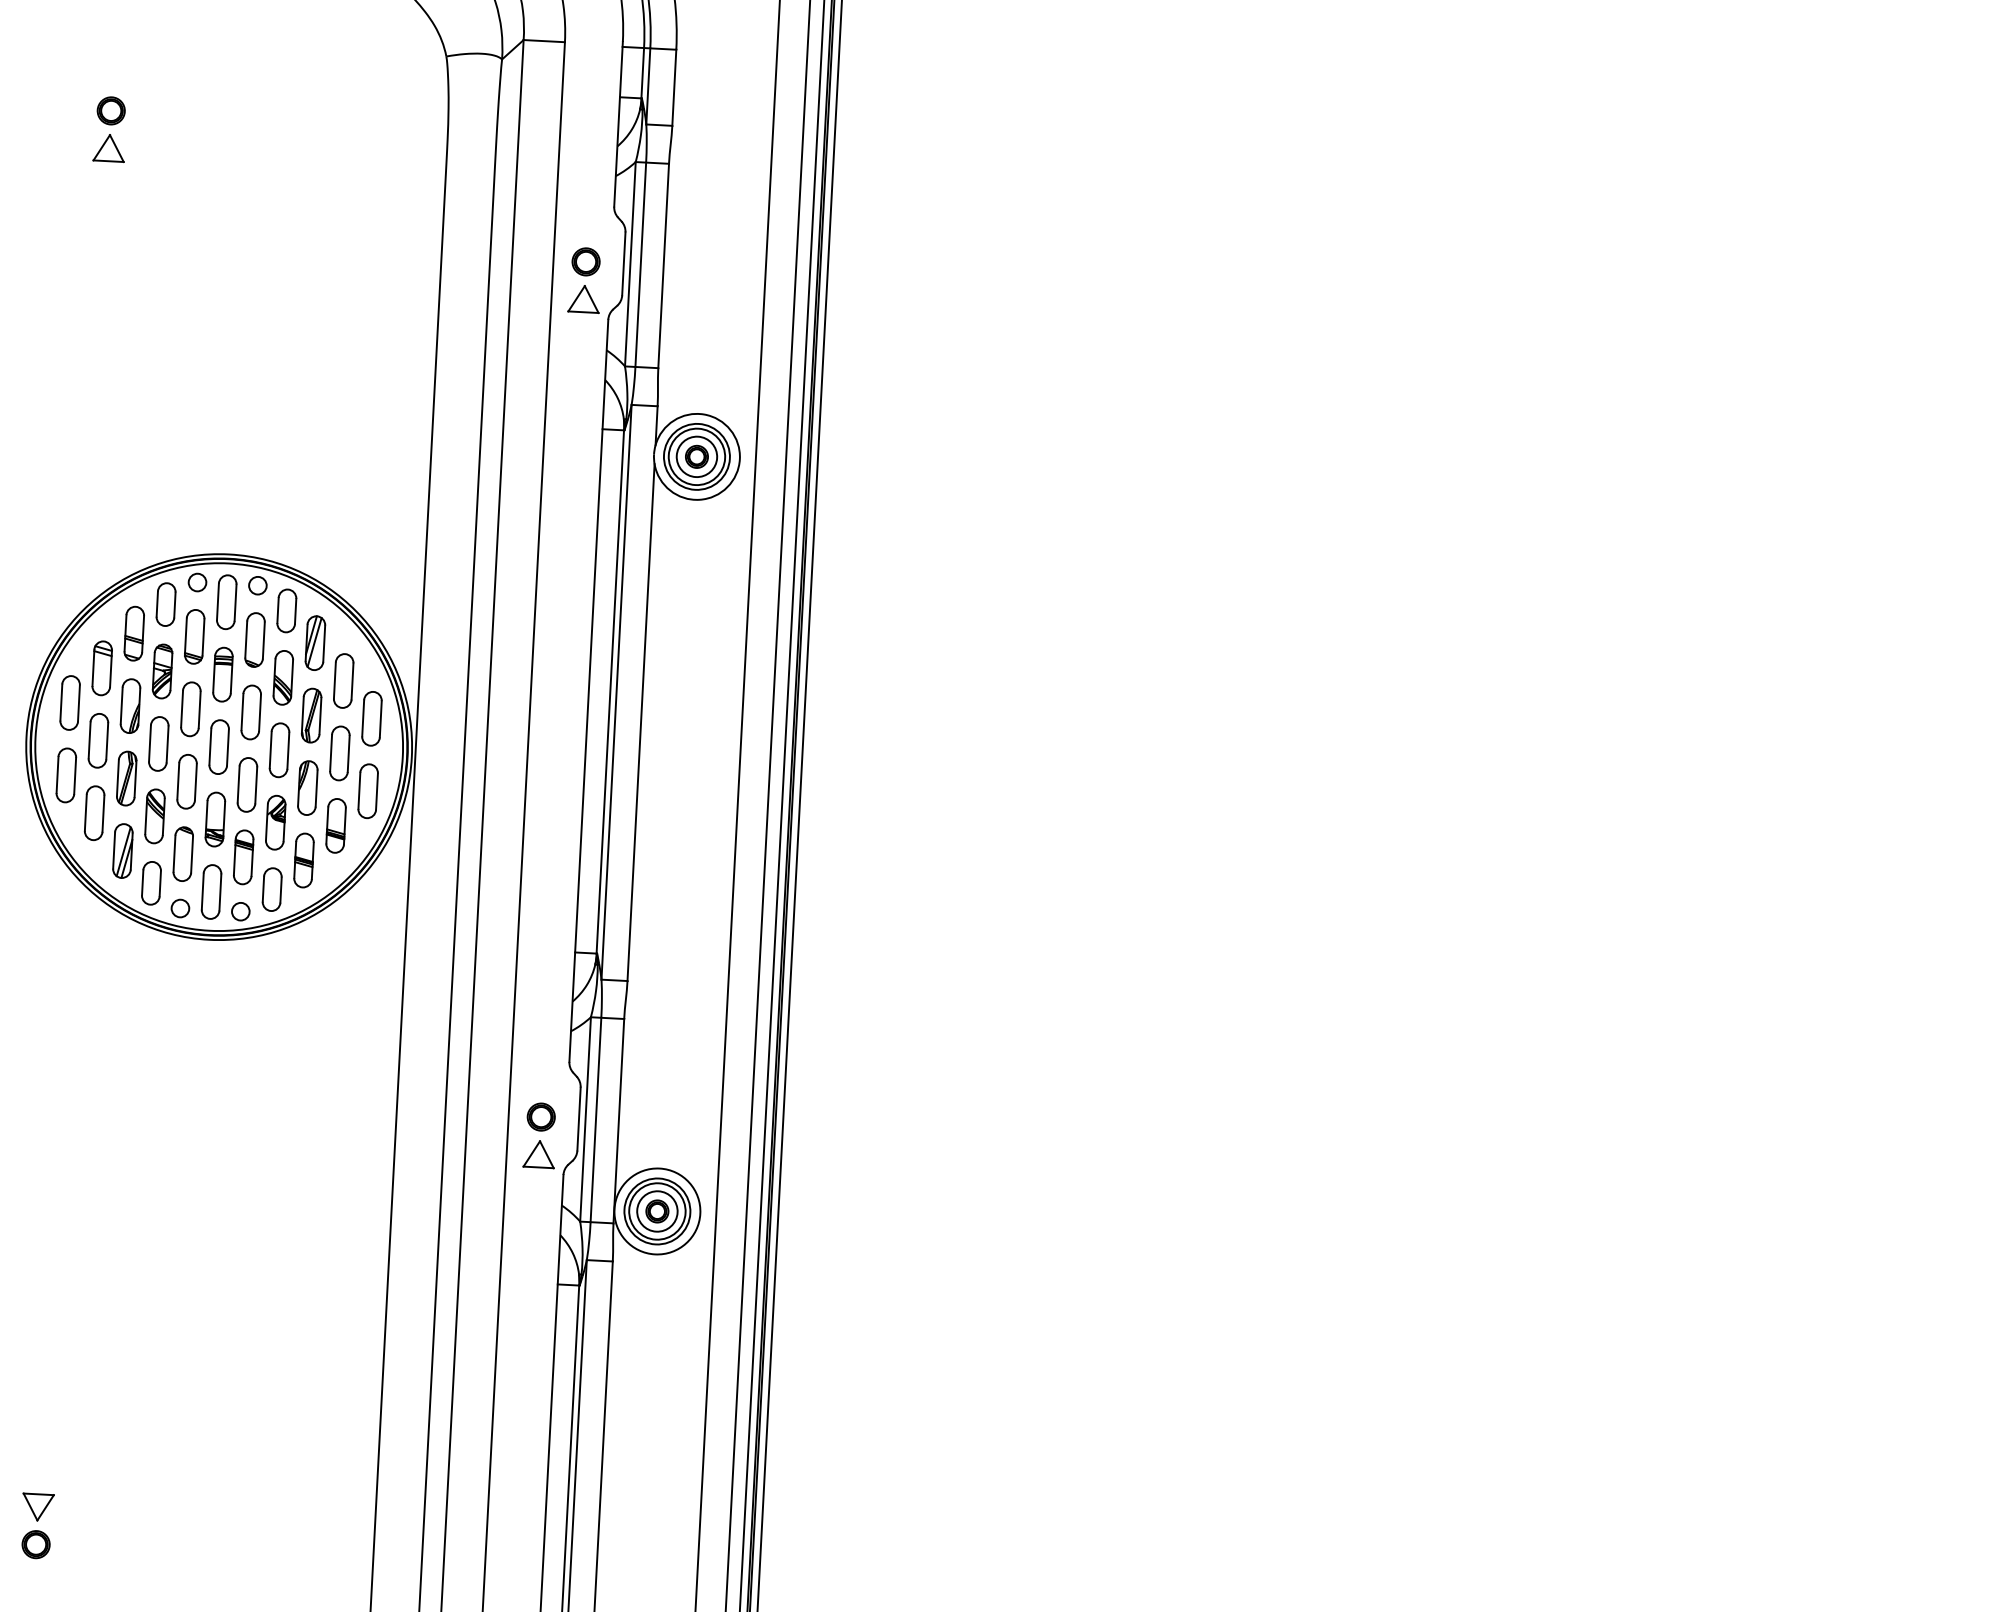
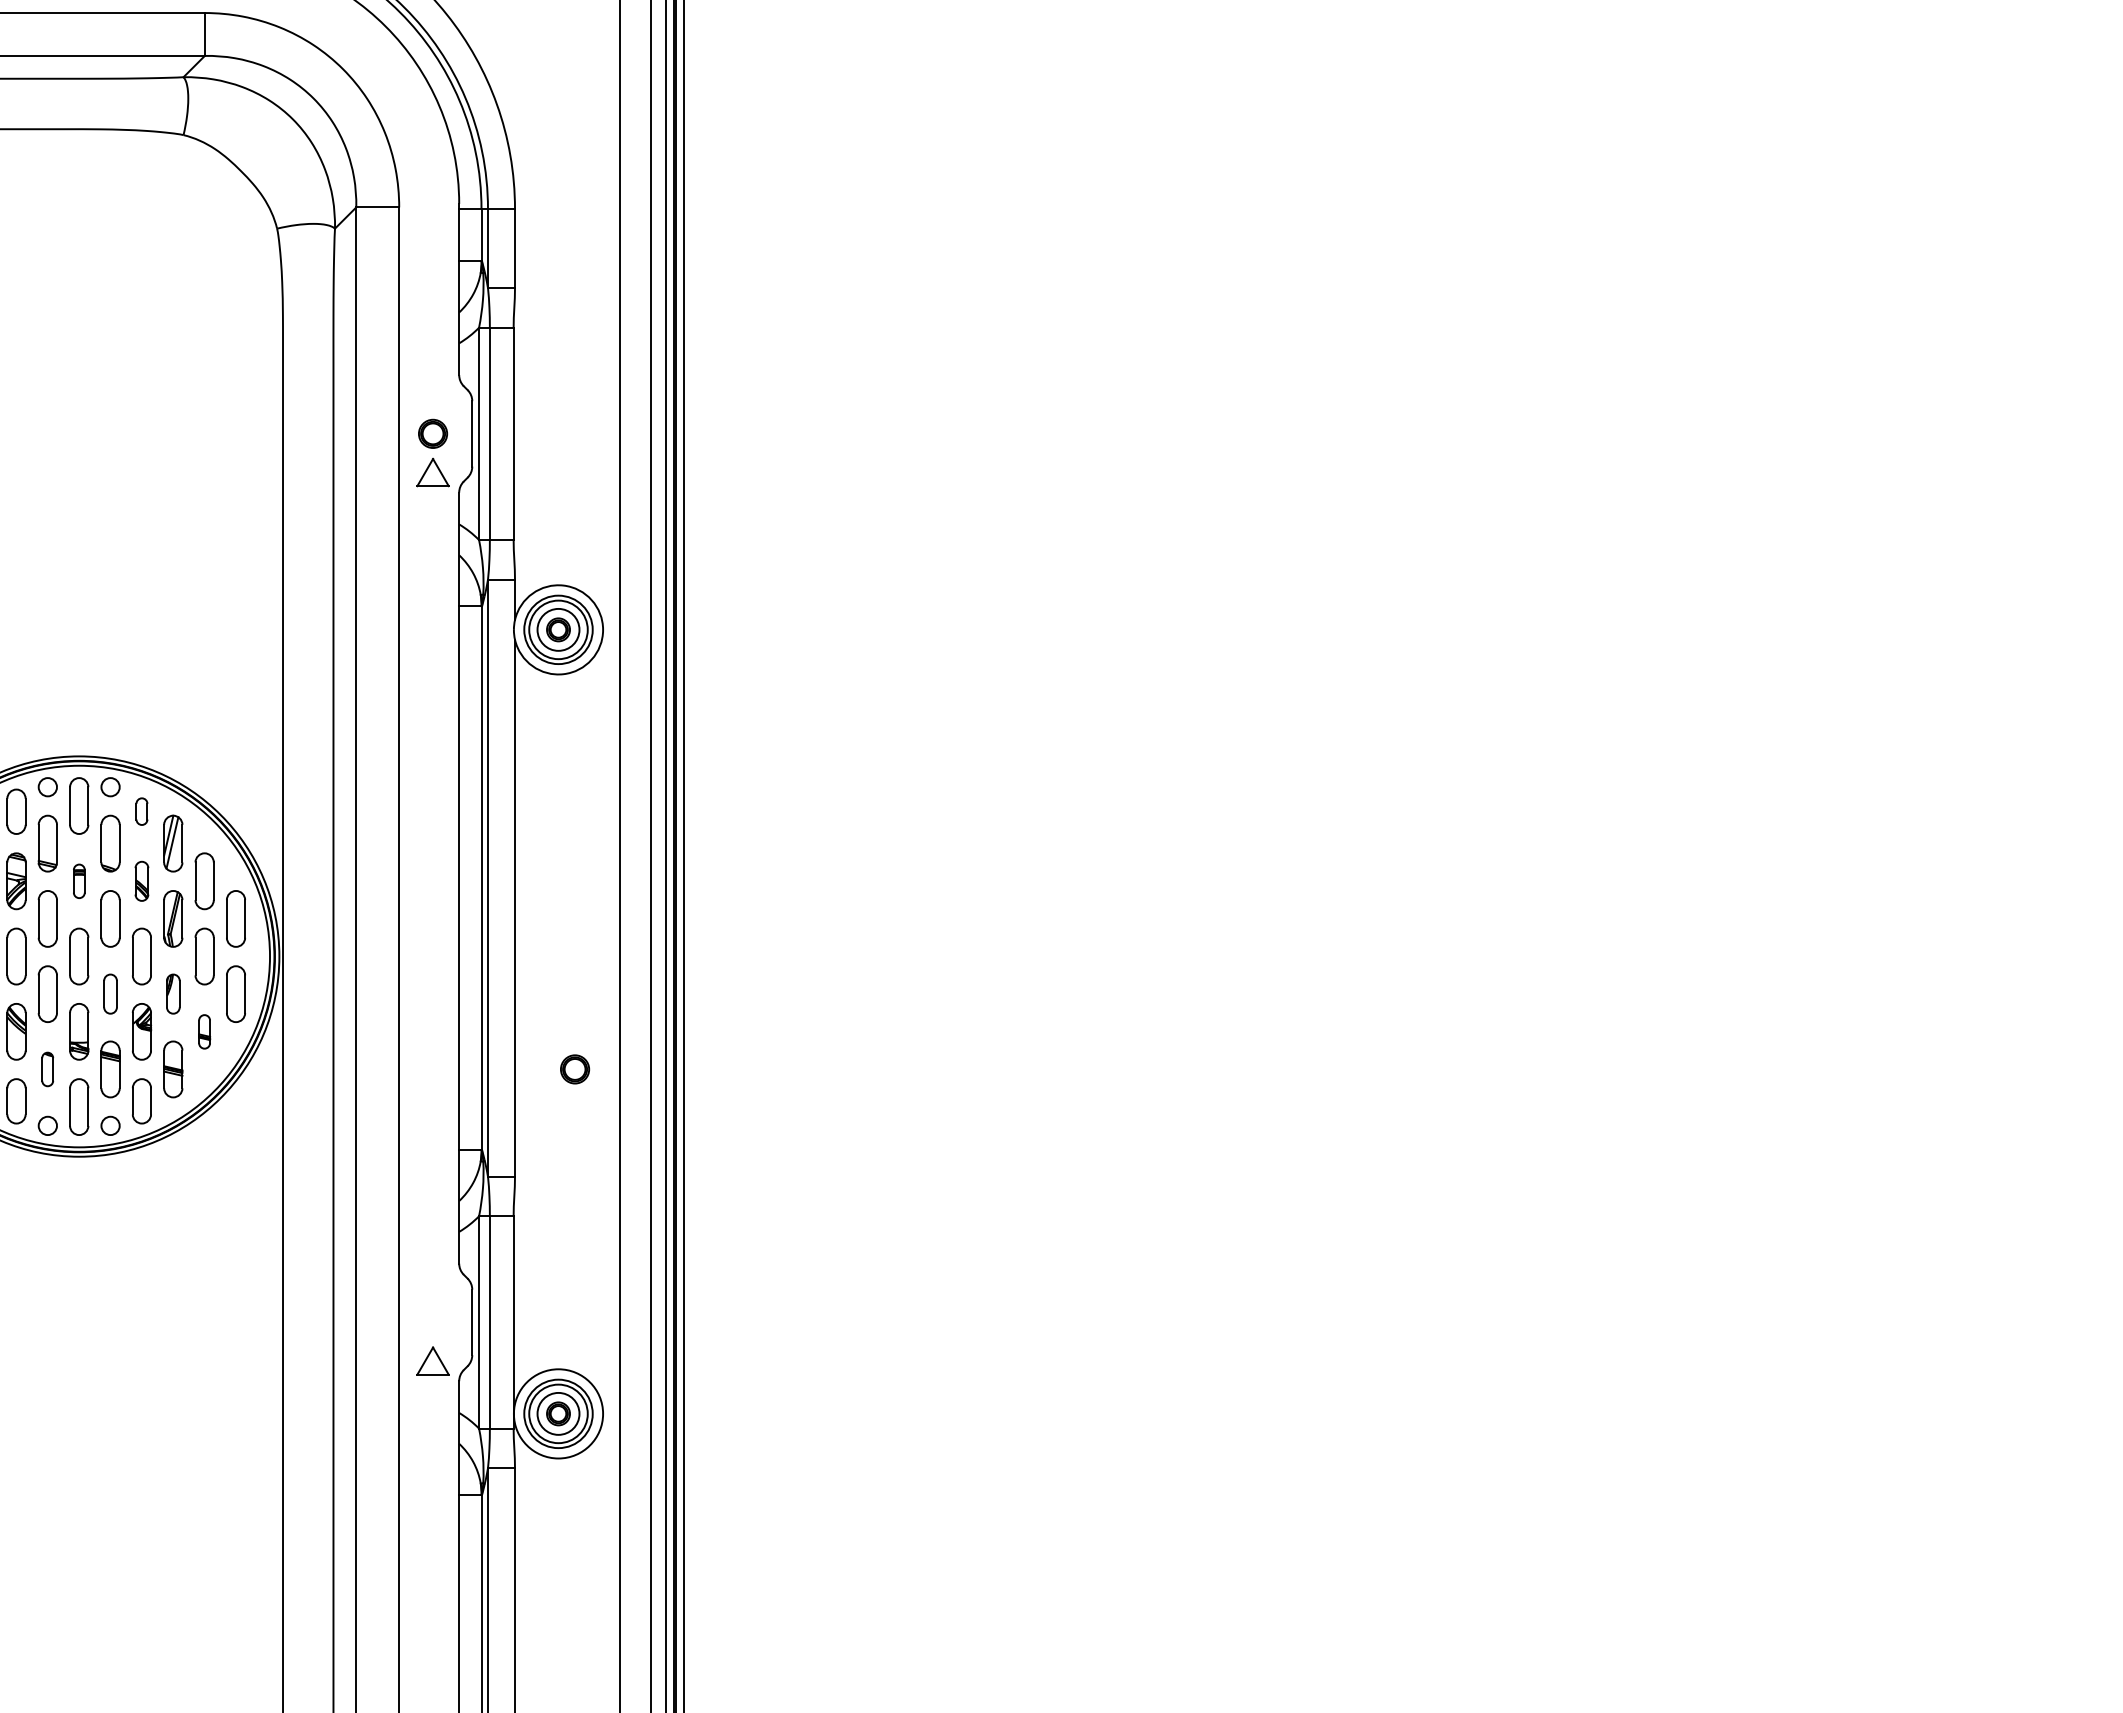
part: (286, 610) -> (141, 811), size x0.6
part: (223, 674) -> (79, 881), size x0.6
part: (282, 678) -> (141, 881), size x0.7
part: (247, 784) -> (110, 993), size x0.7
part: (308, 787) -> (173, 993), size x0.7
part: (335, 825) -> (204, 1031), size x0.6
part: (182, 854) -> (47, 1069), size x0.6
part: (541, 1117) -> (575, 1069), moved

